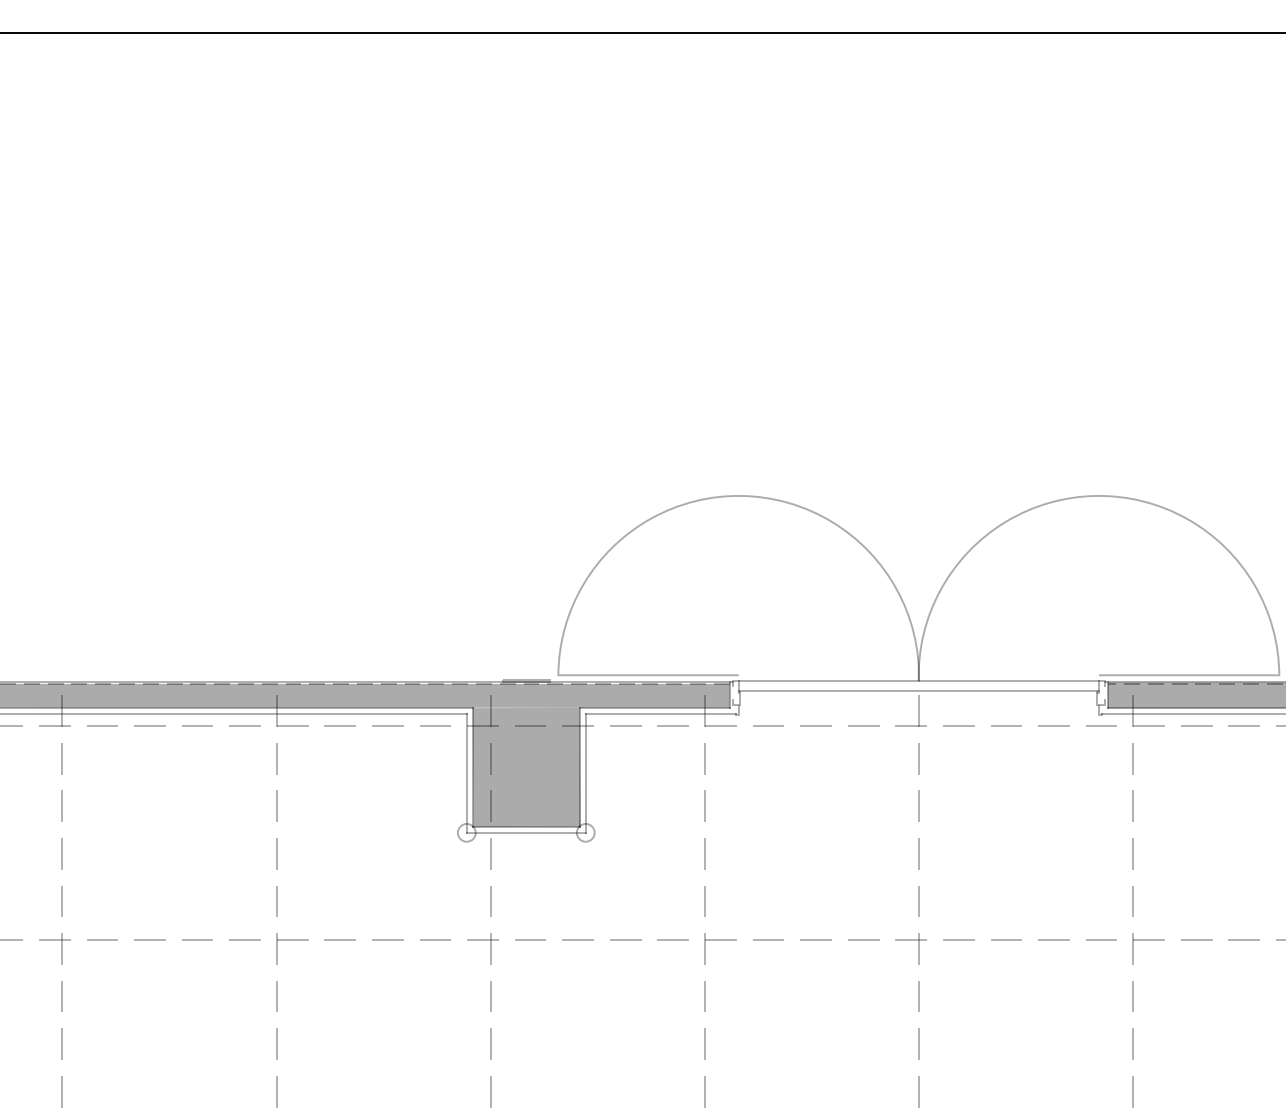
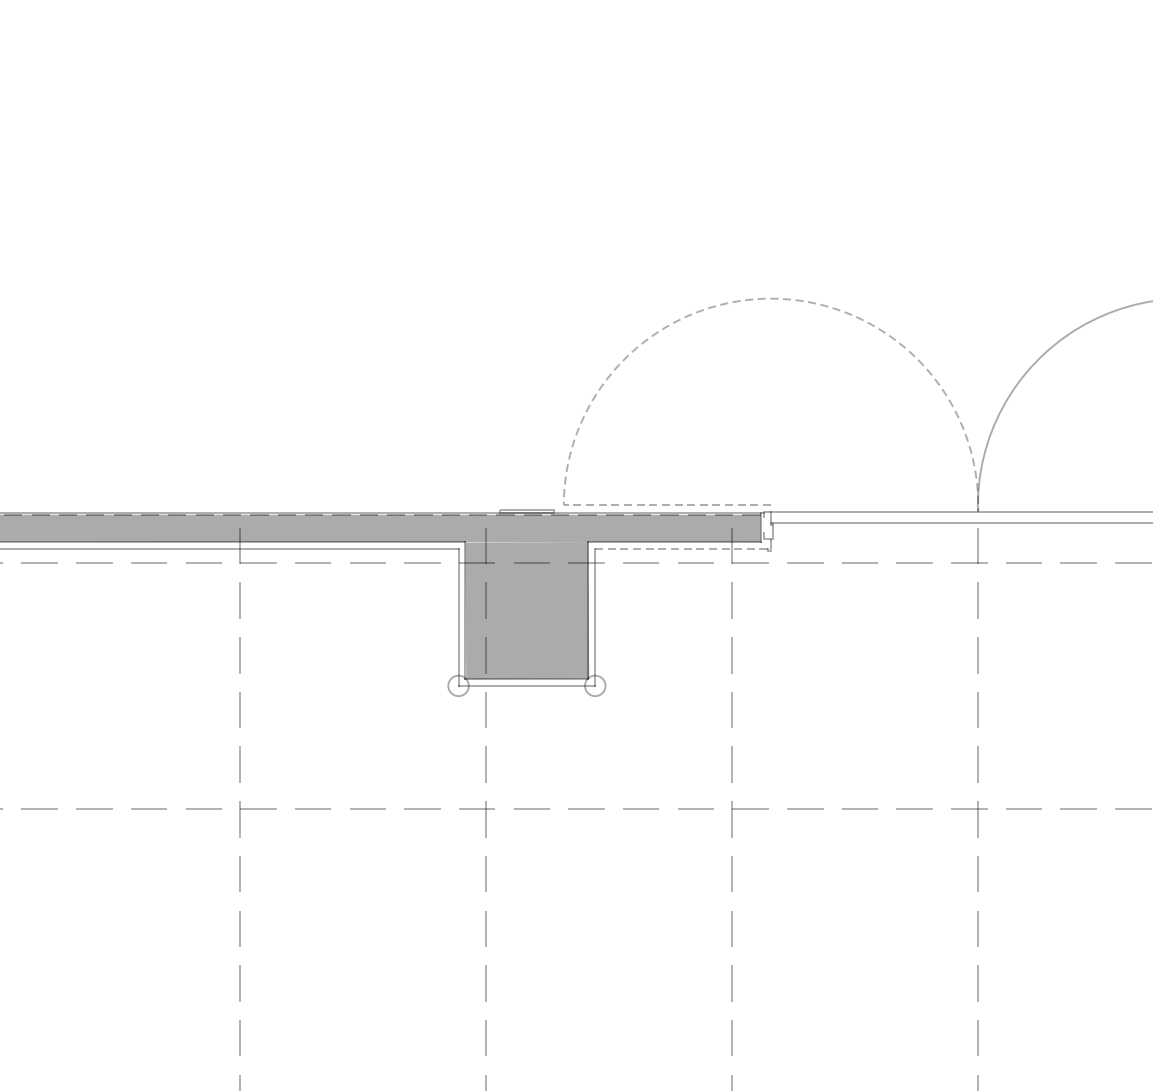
line: (662, 513) -> (683, 318), solid -> dashed
line: (660, 713) -> (681, 548), solid -> dashed

